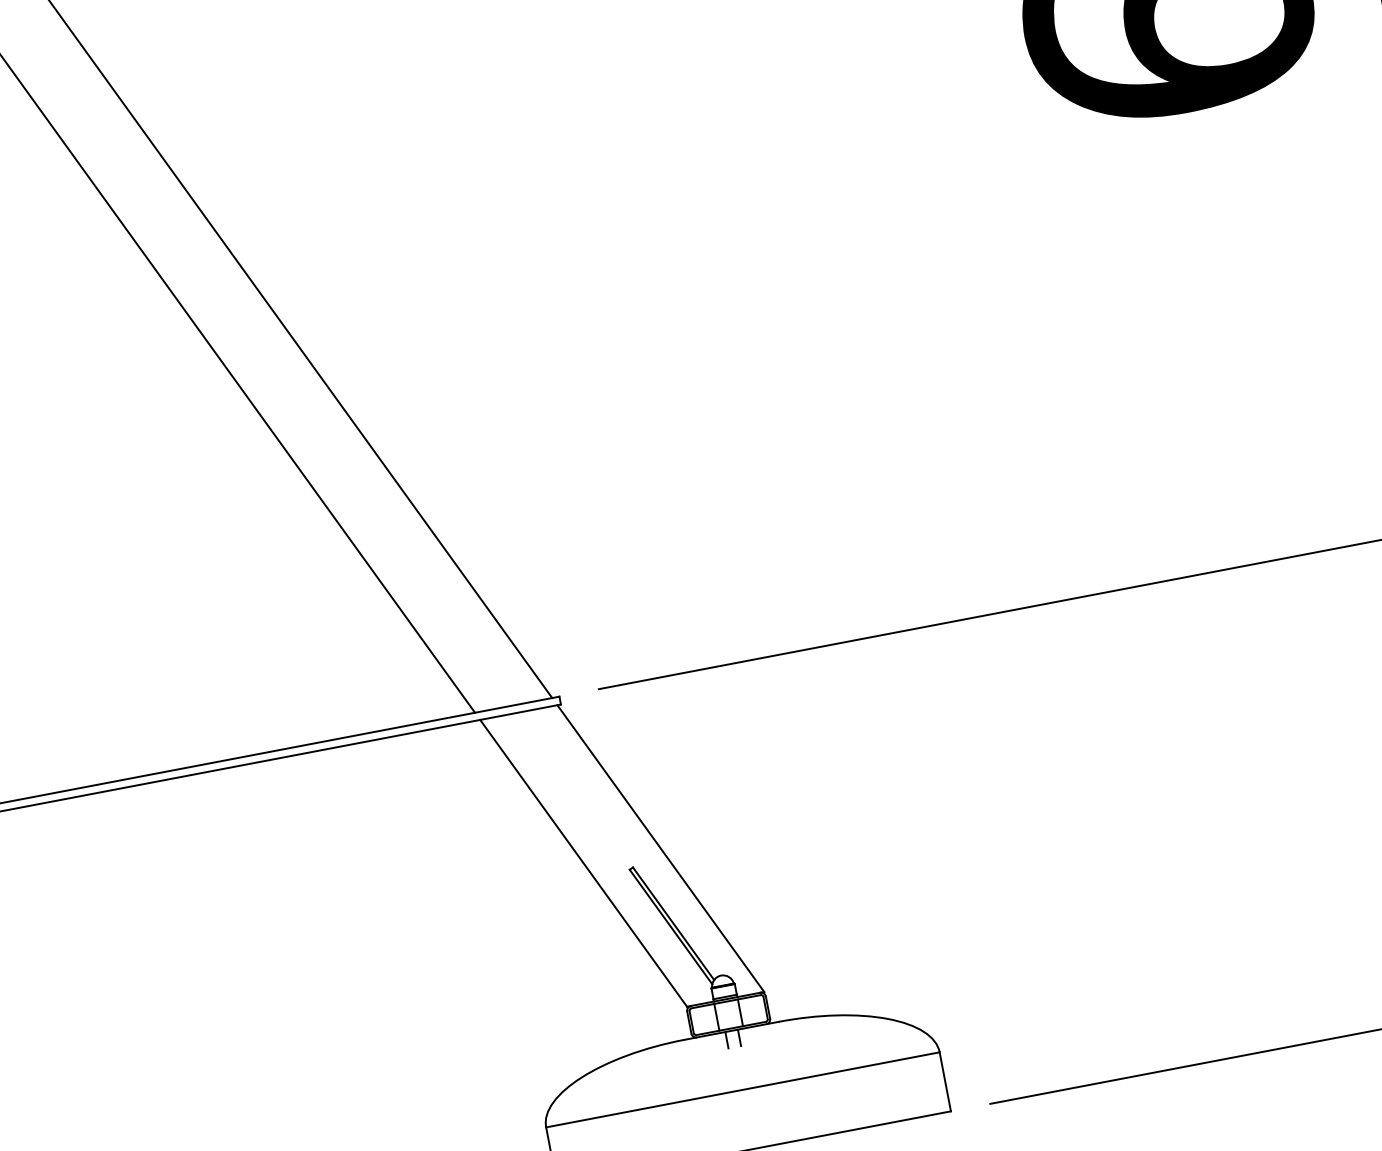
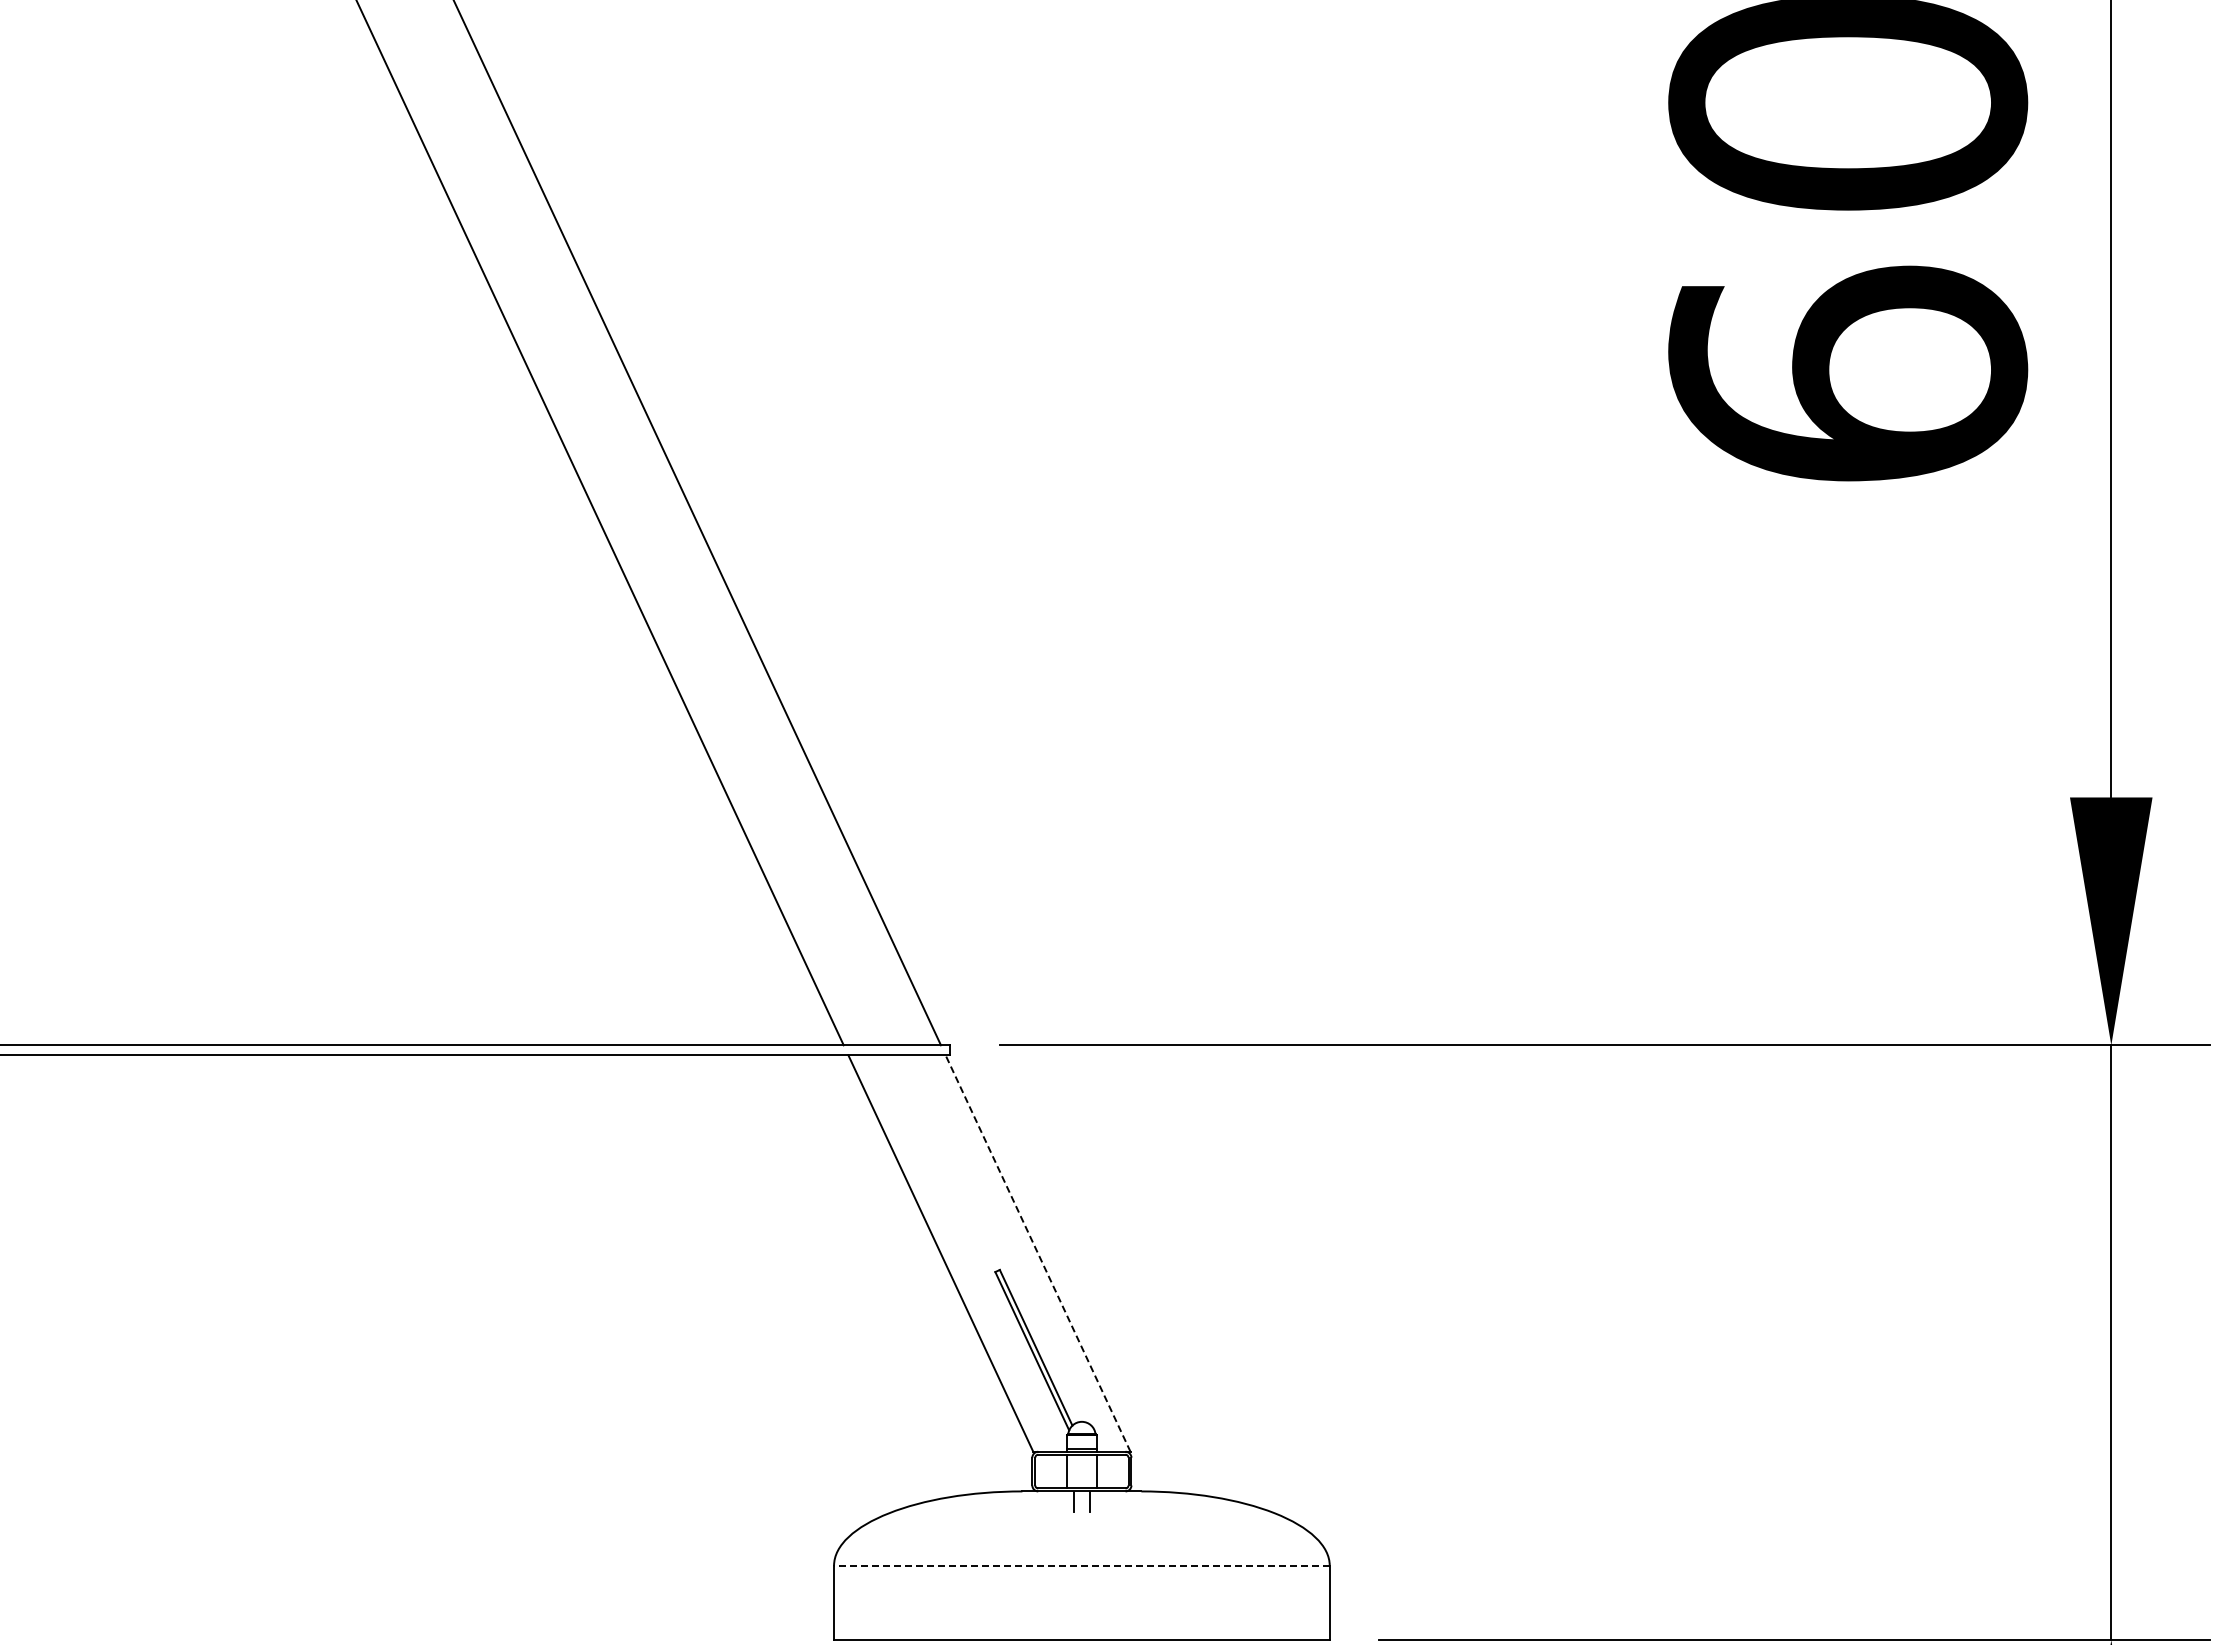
line: (661, 848) -> (1038, 1253), solid -> dashed
line: (742, 1089) -> (1081, 1565), solid -> dashed

